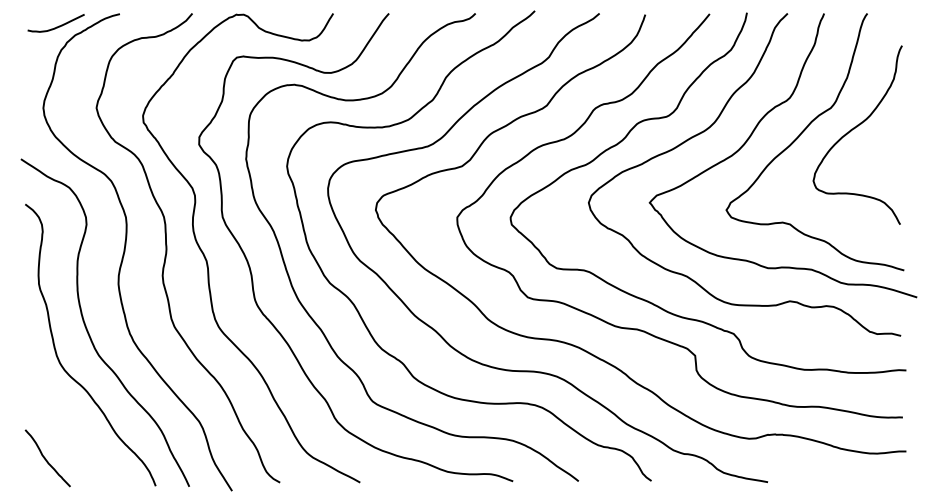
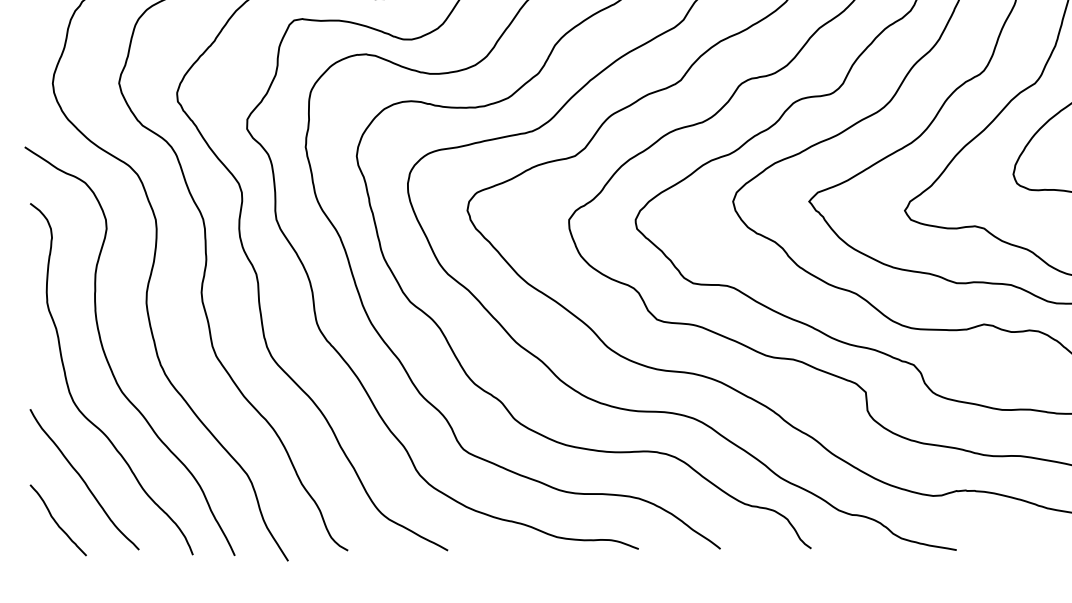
curve: (68, 425) -> (84, 479), added

